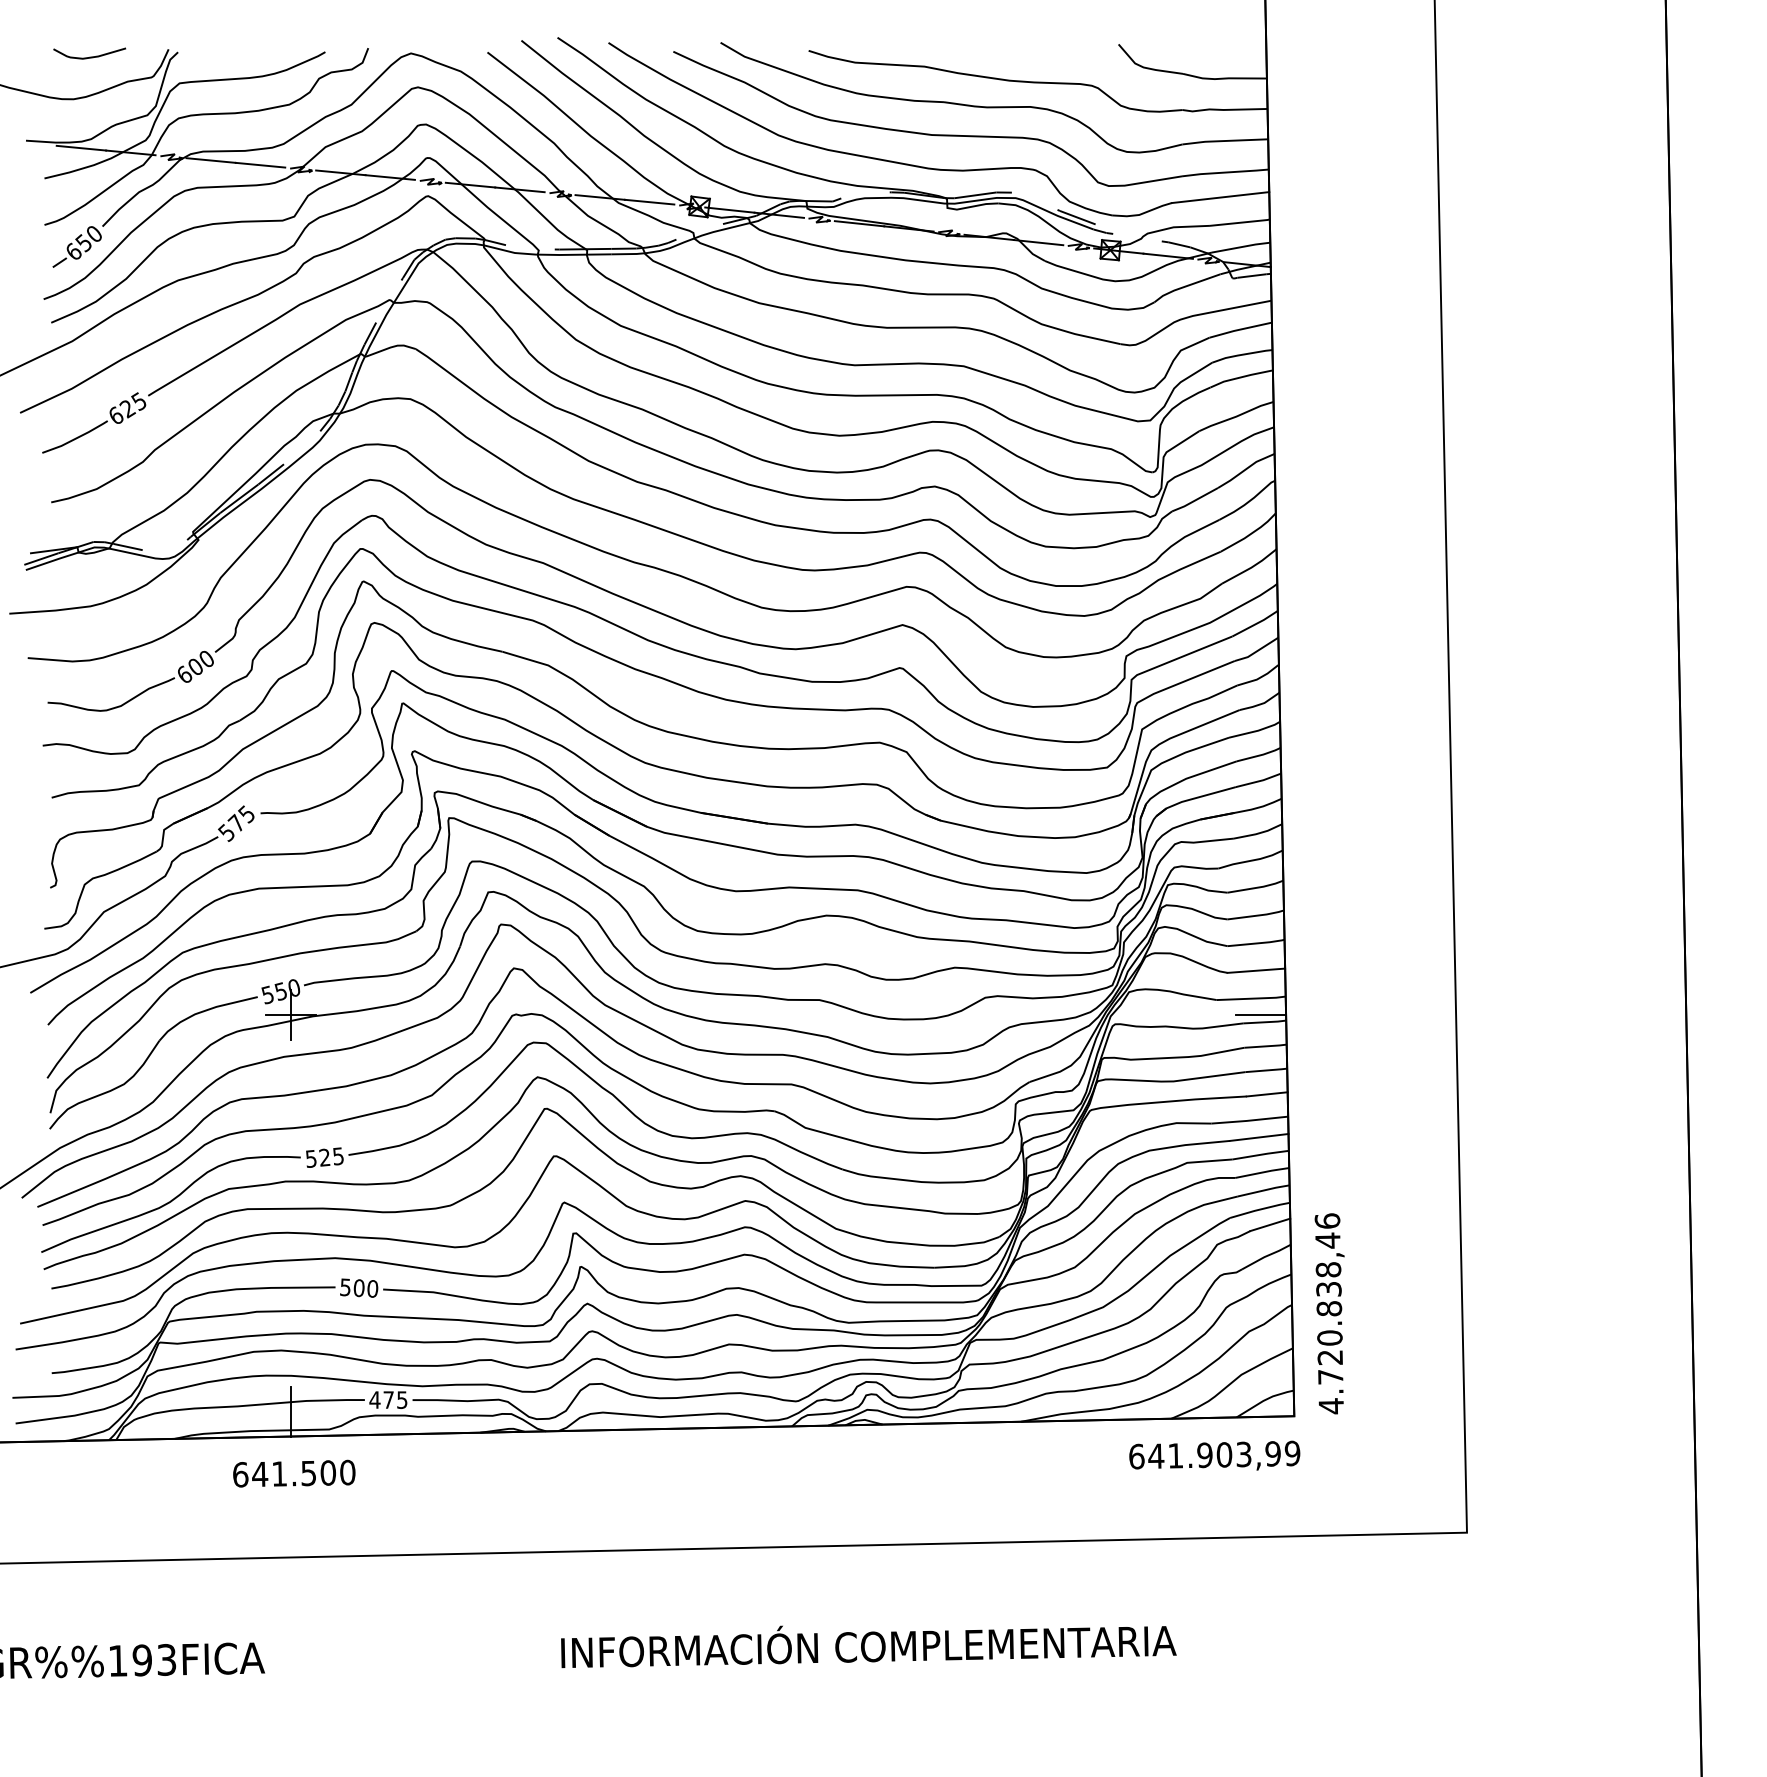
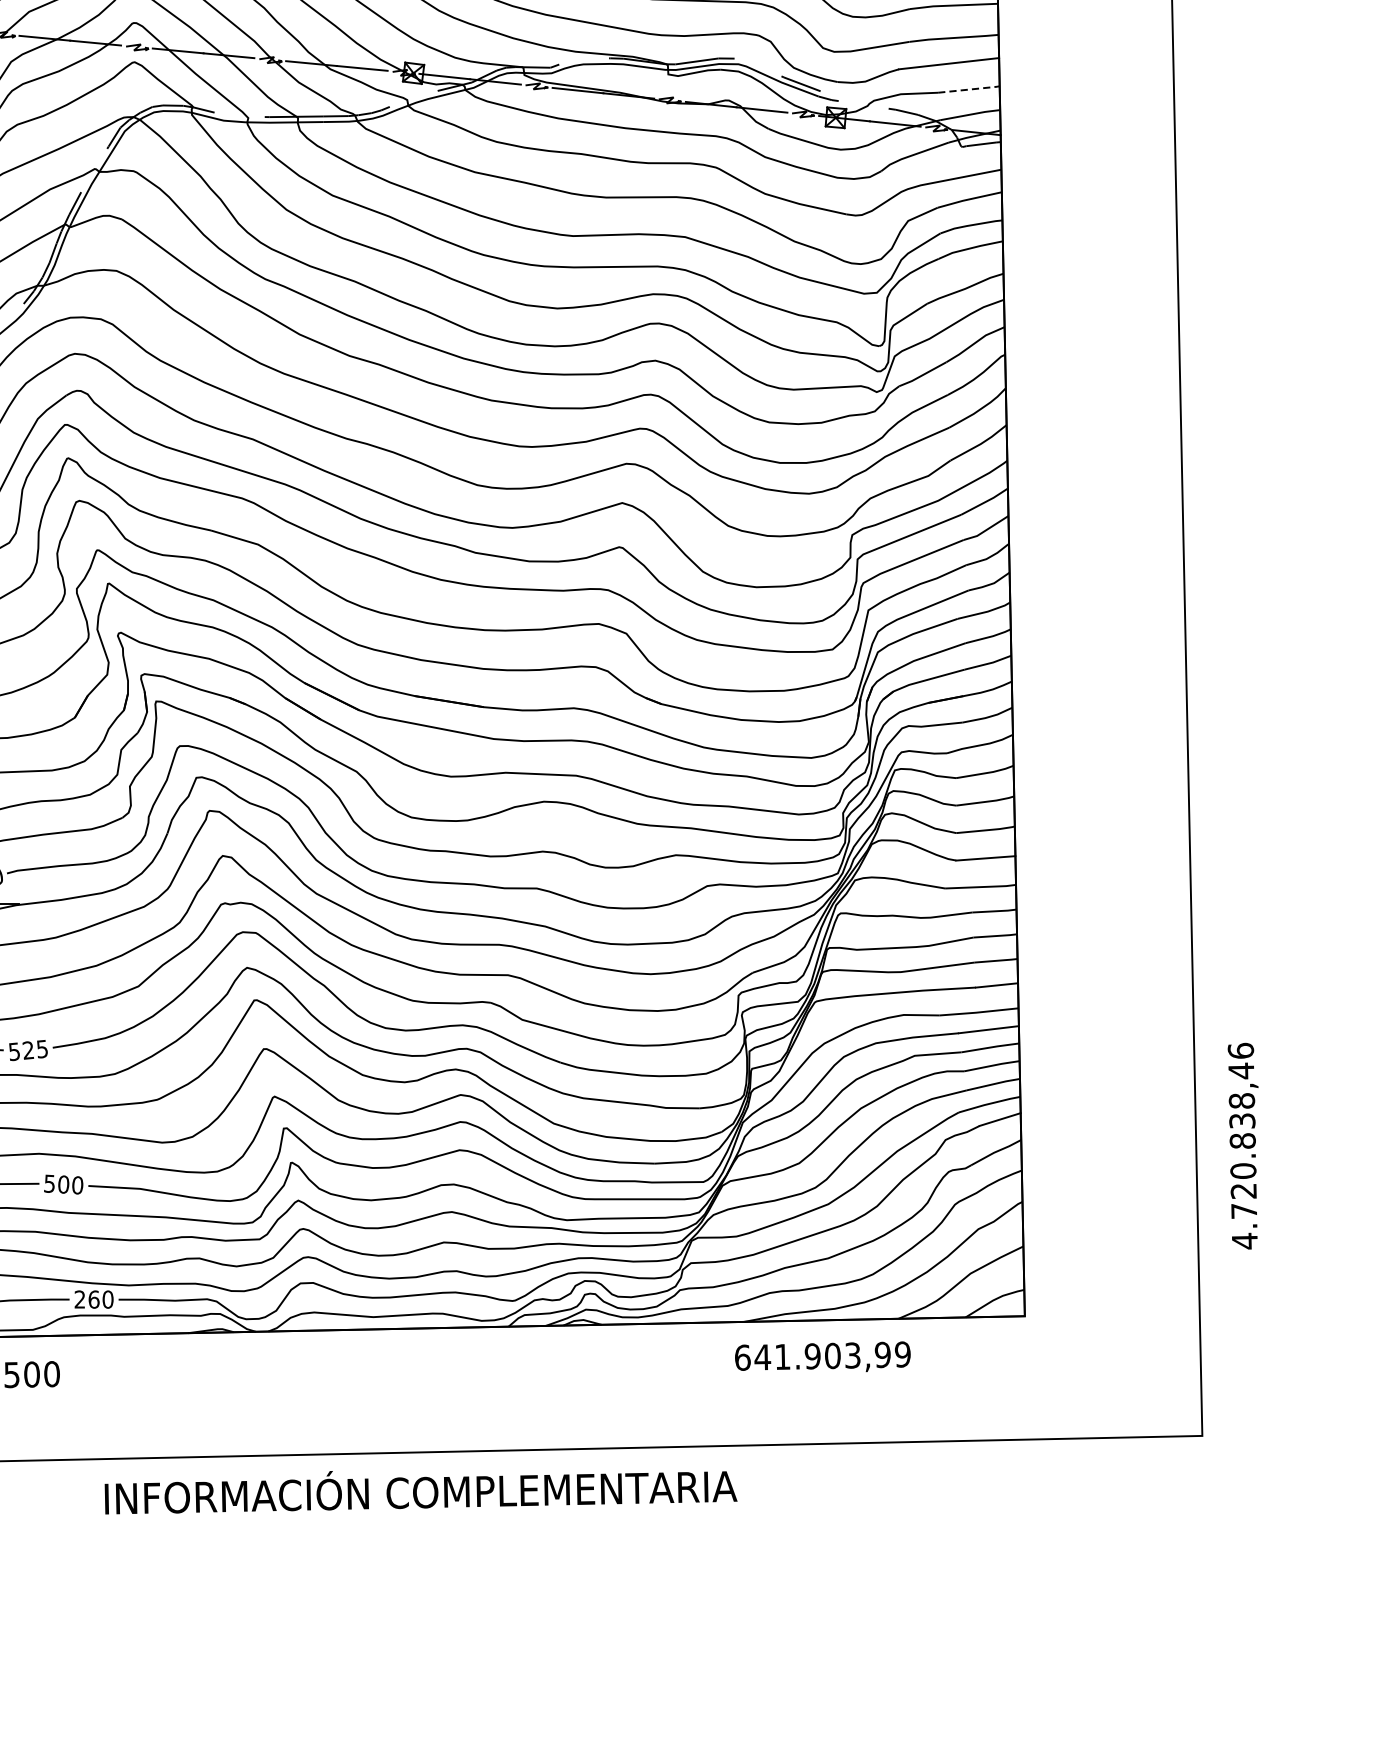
line: (1240, 222) -> (969, 89), solid -> dashed
line: (1261, 1015) -> (991, 904), removed
text: (1329, 1313) -> (1242, 1145), moved
text: (388, 1399) -> (93, 1299), 475 -> 260
text: (1214, 1455) -> (822, 1356), moved
text: (868, 1646) -> (420, 1492), moved

